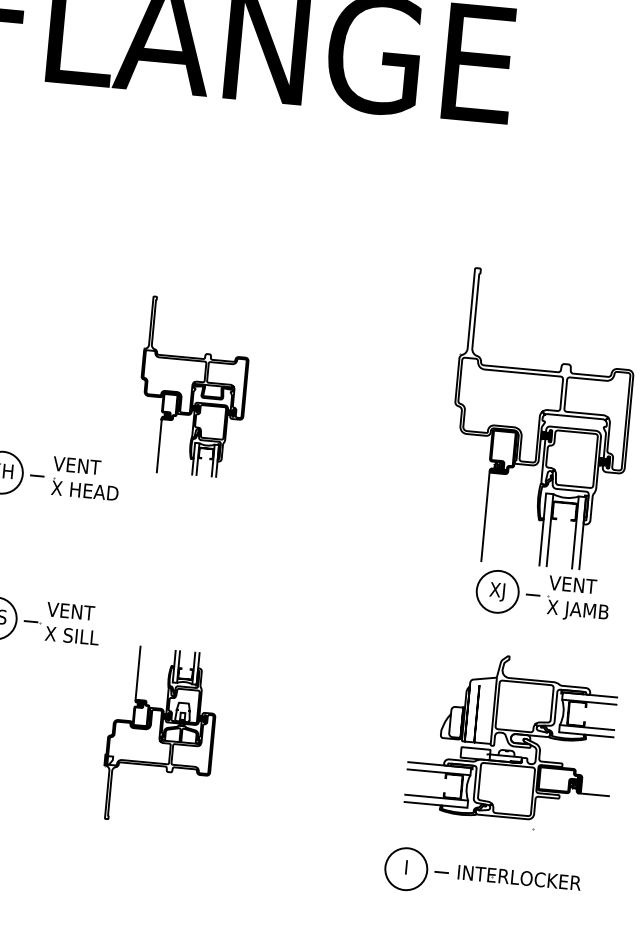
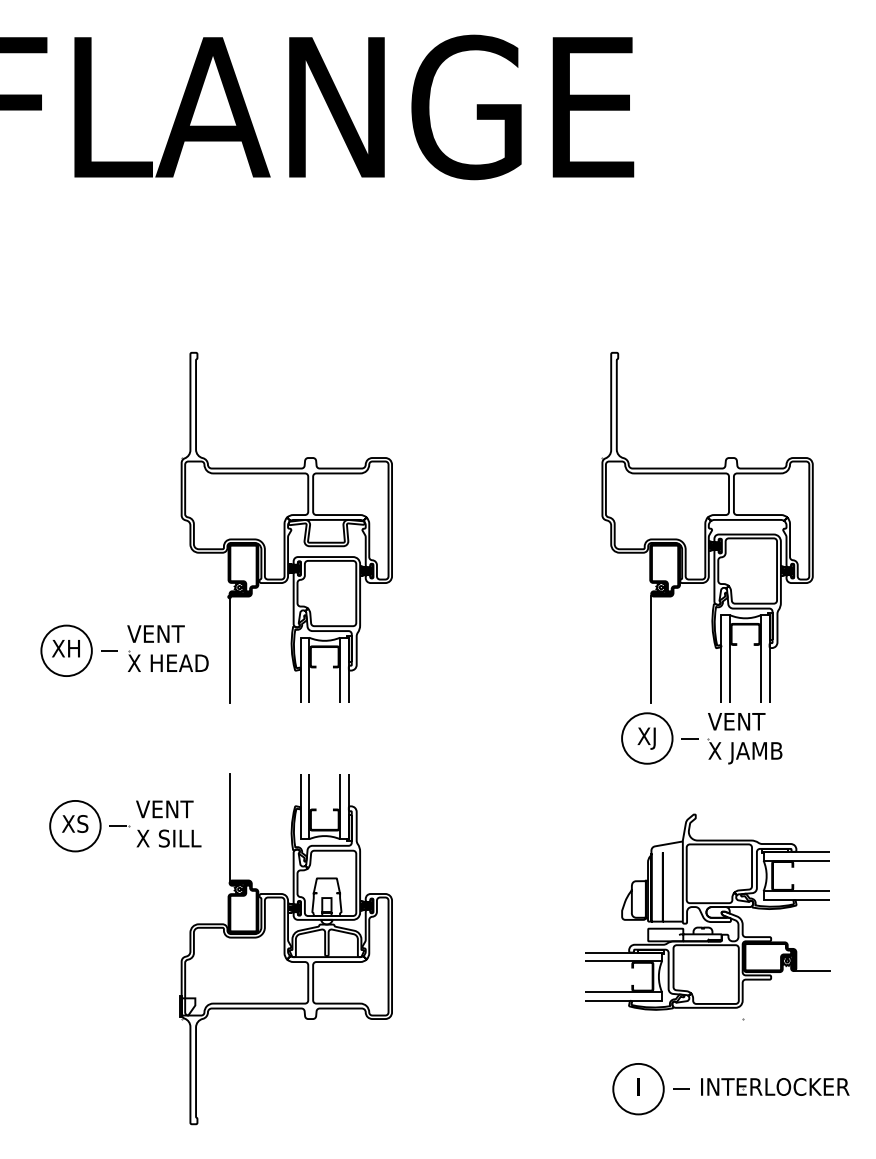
part: (193, 387) -> (286, 527), size x1.67
part: (542, 595) -> (701, 738), moved
part: (159, 736) -> (285, 949), size x1.67
part: (482, 876) -> (730, 1089), moved

